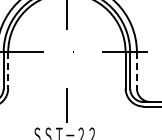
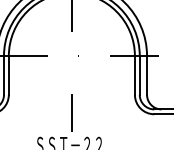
line: (8, 70) -> (9, 75), dashed -> solid
line: (136, 70) -> (146, 75), dashed -> solid

